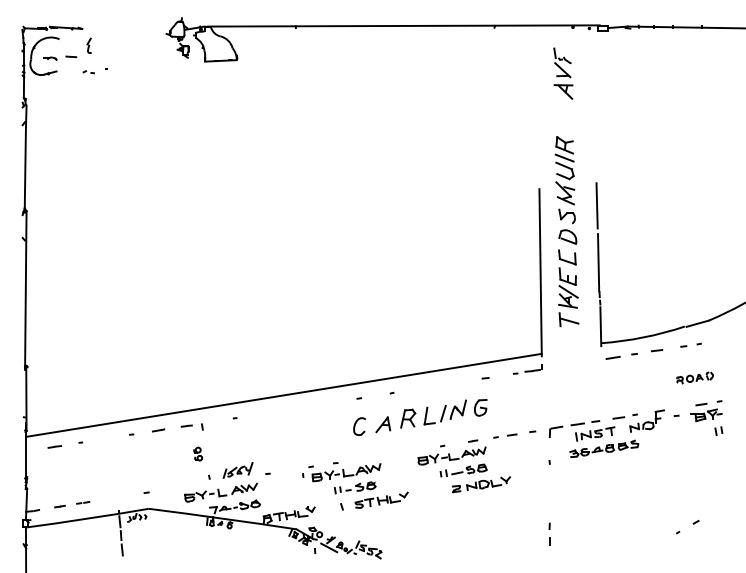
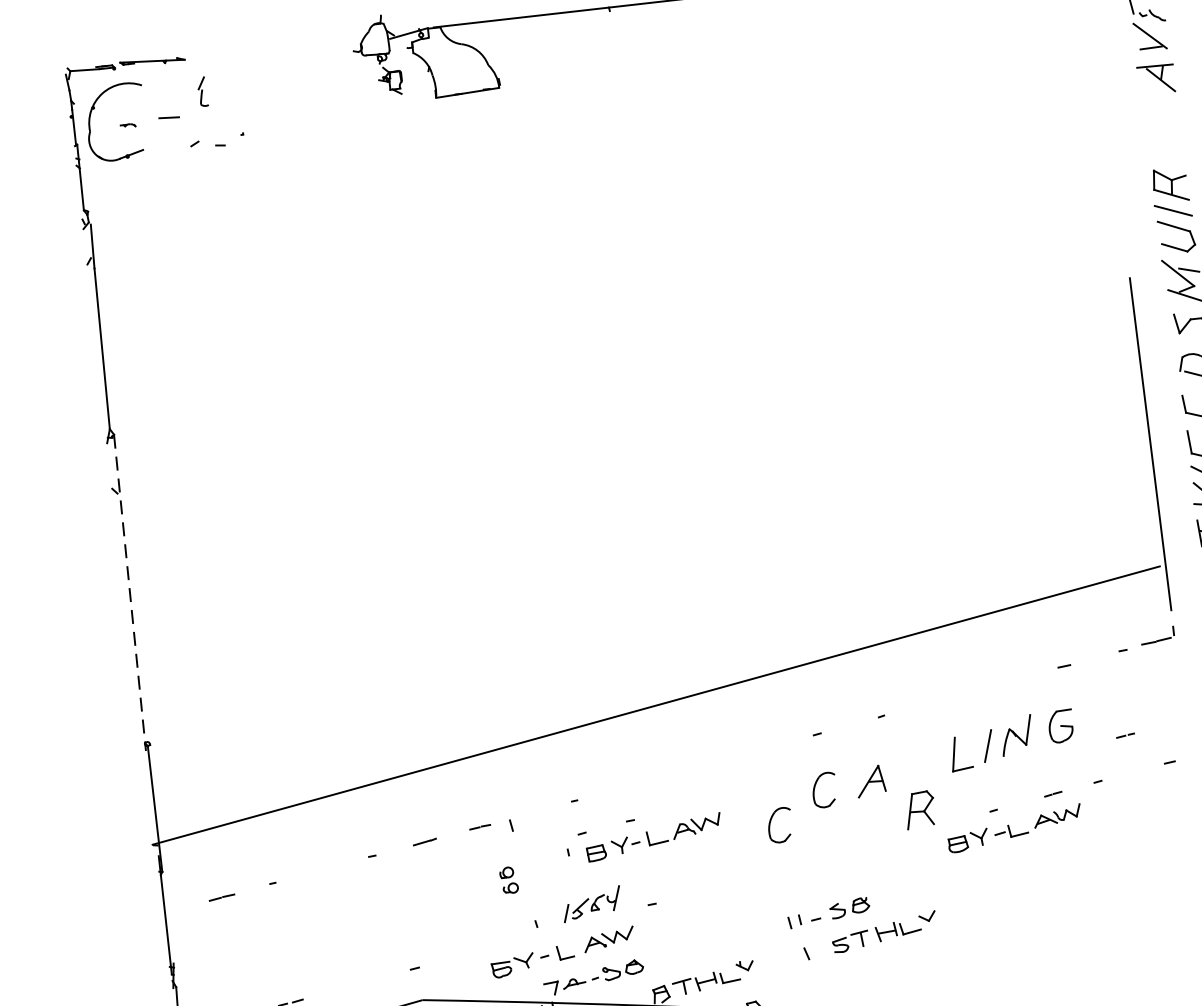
part: (50, 58) -> (128, 125), size x0.6
part: (88, 72) -> (206, 145), size x1.6
line: (25, 291) -> (129, 594), solid -> dashed
line: (283, 394) -> (655, 703), moved
part: (408, 418) -> (920, 809), moved
part: (512, 434) -> (1125, 734), moved
part: (335, 441) -> (779, 825), added
part: (341, 472) -> (643, 838), moved
part: (475, 478) -> (1066, 868), removed

